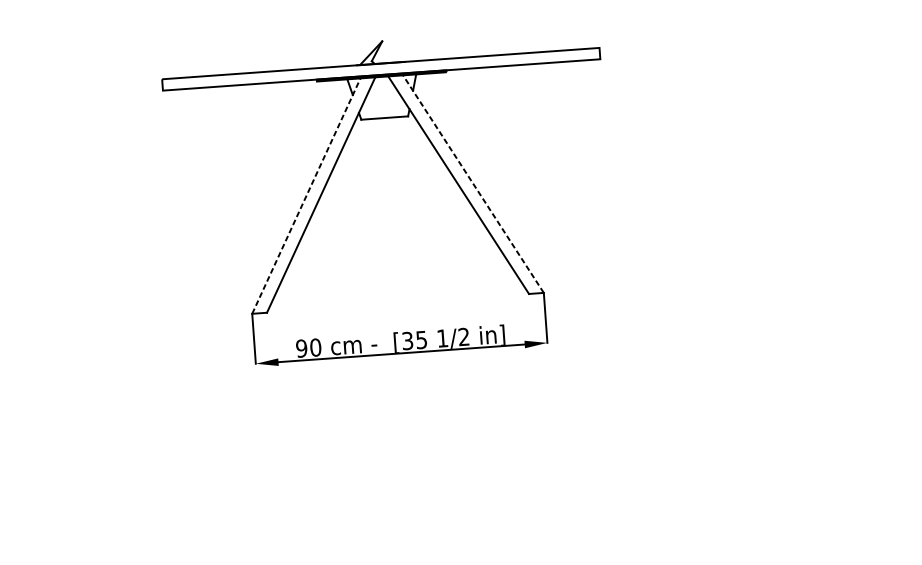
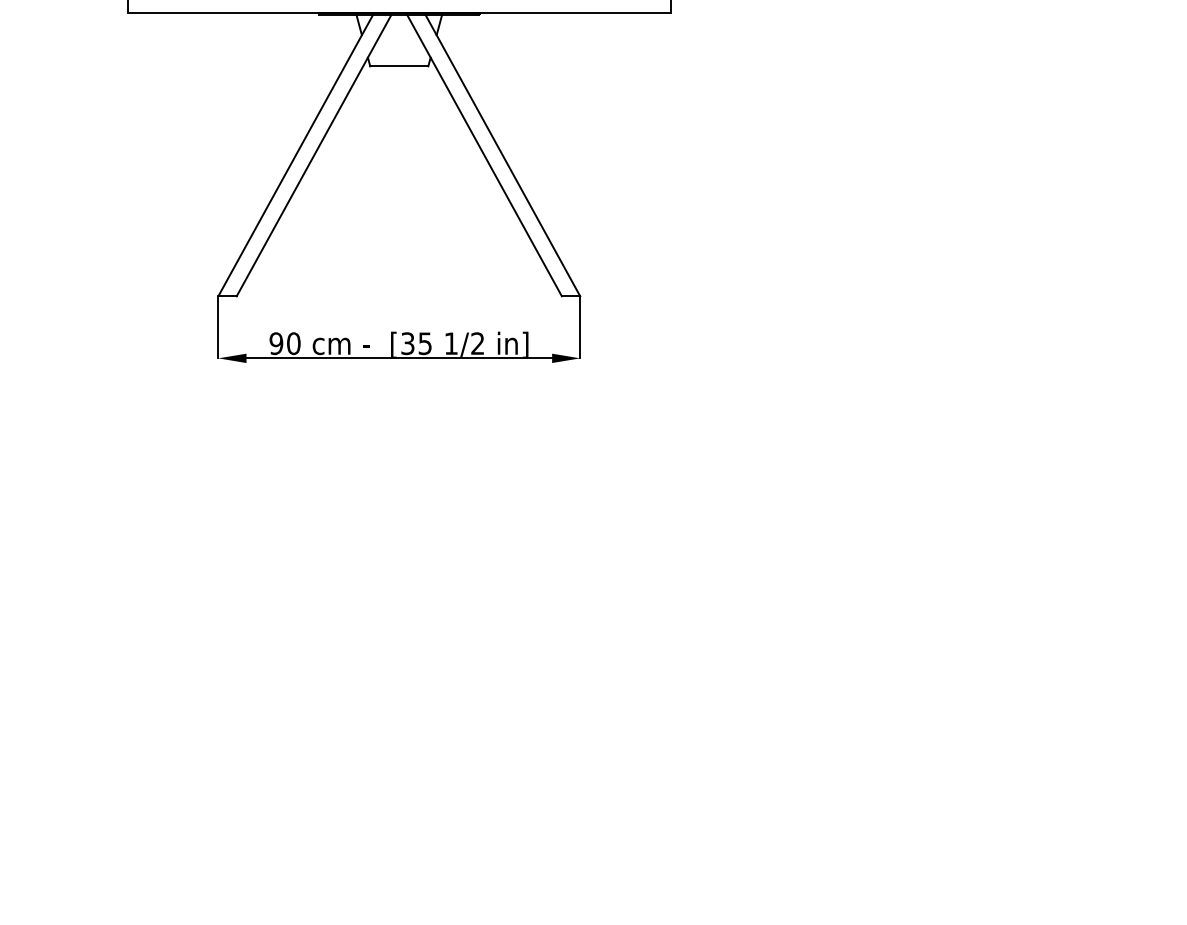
line: (473, 183) -> (502, 155), dashed -> solid
line: (306, 195) -> (295, 155), dashed -> solid

